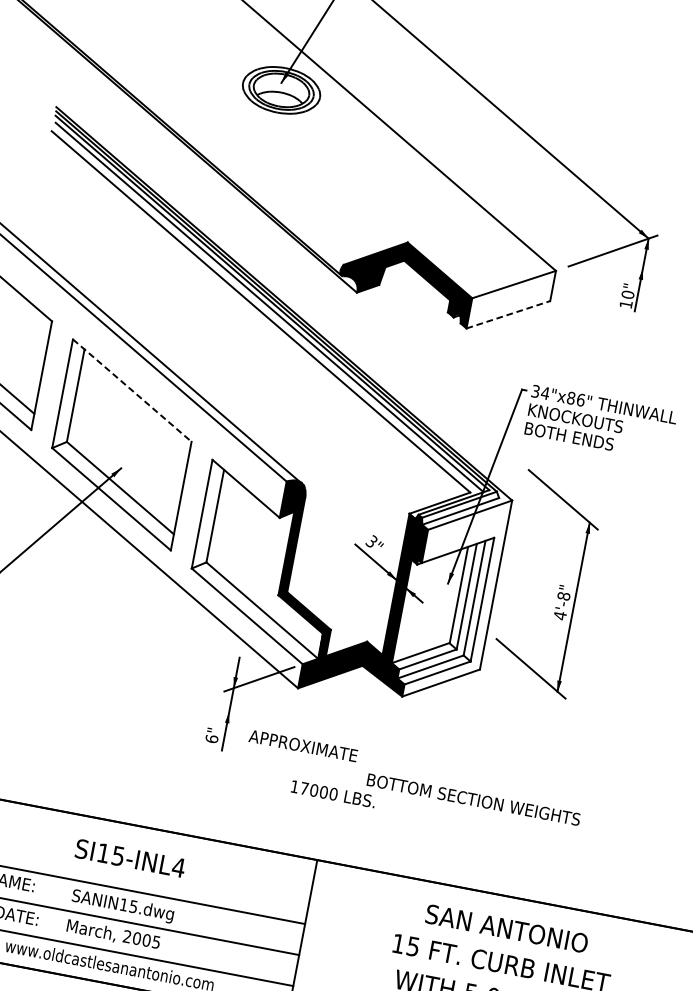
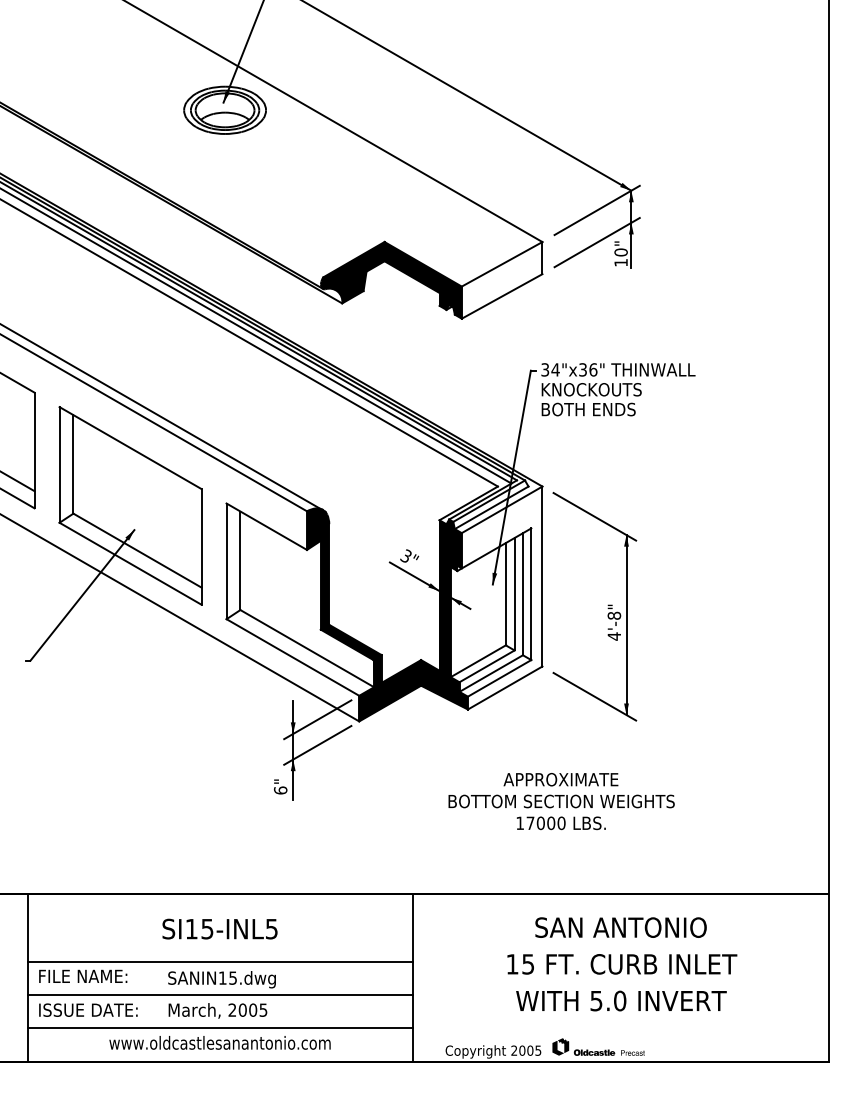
line: (606, 281) -> (596, 242), added
line: (508, 314) -> (502, 296), dashed -> solid
line: (132, 390) -> (130, 448), dashed -> solid
text: (571, 397) -> (583, 369), 34"x86" -> 34"x36"
part: (559, 585) -> (607, 605), moved
line: (254, 703) -> (317, 745), added
text: (302, 745) -> (560, 779), moved
text: (332, 794) -> (560, 823), moved
text: (178, 867) -> (271, 929), SI15-INL4 -> SI15-INL5

